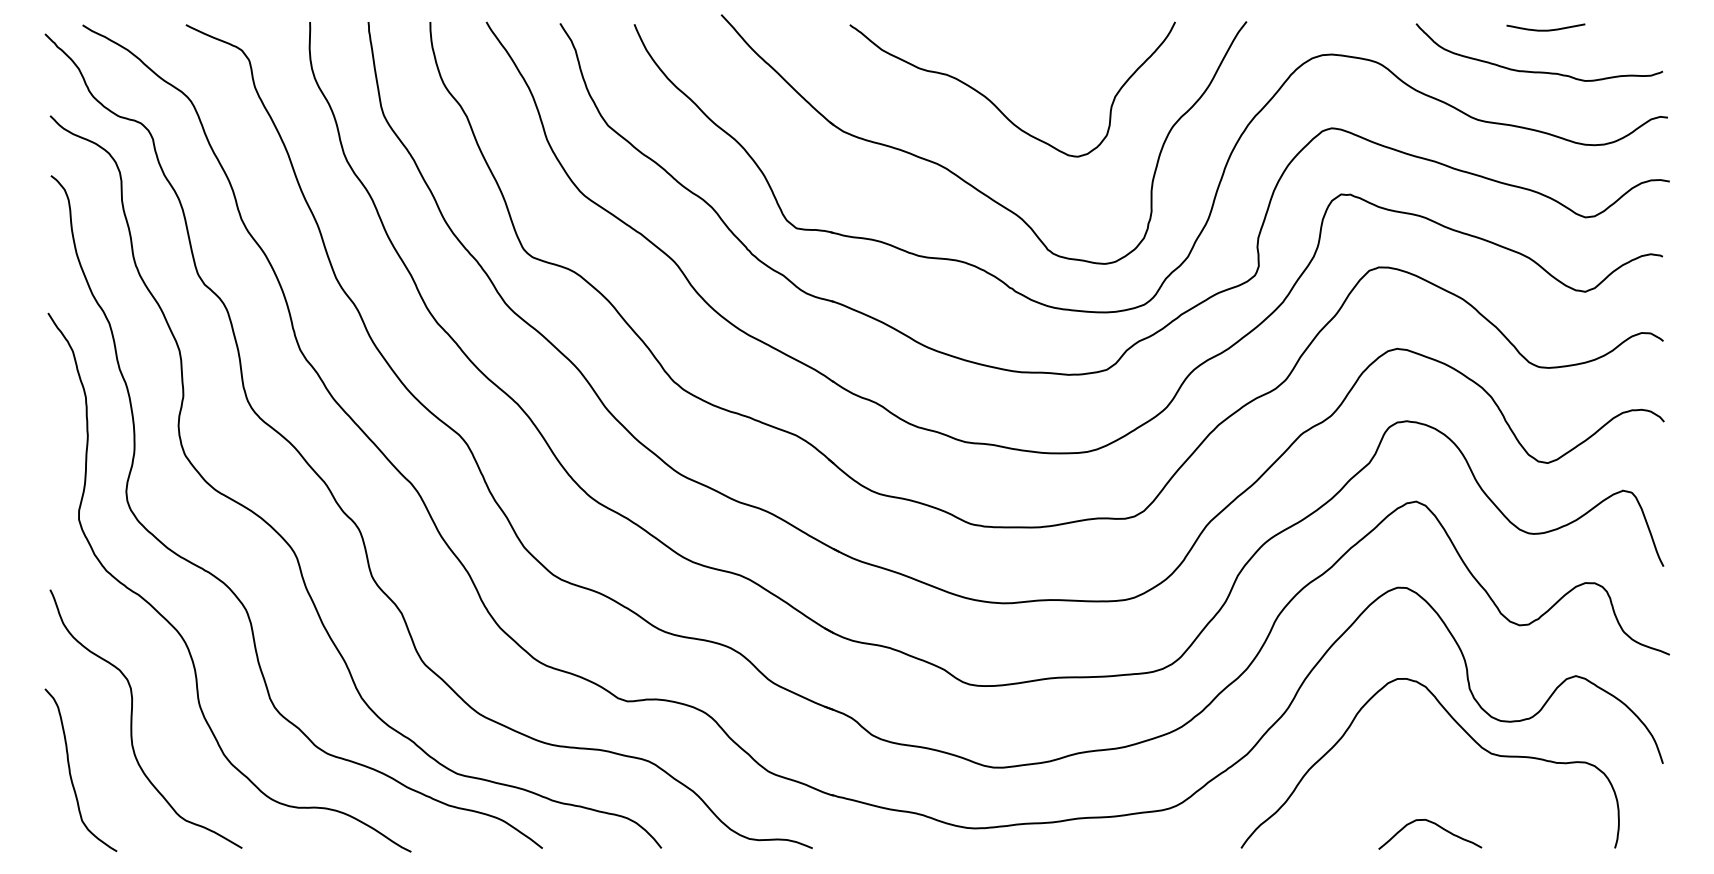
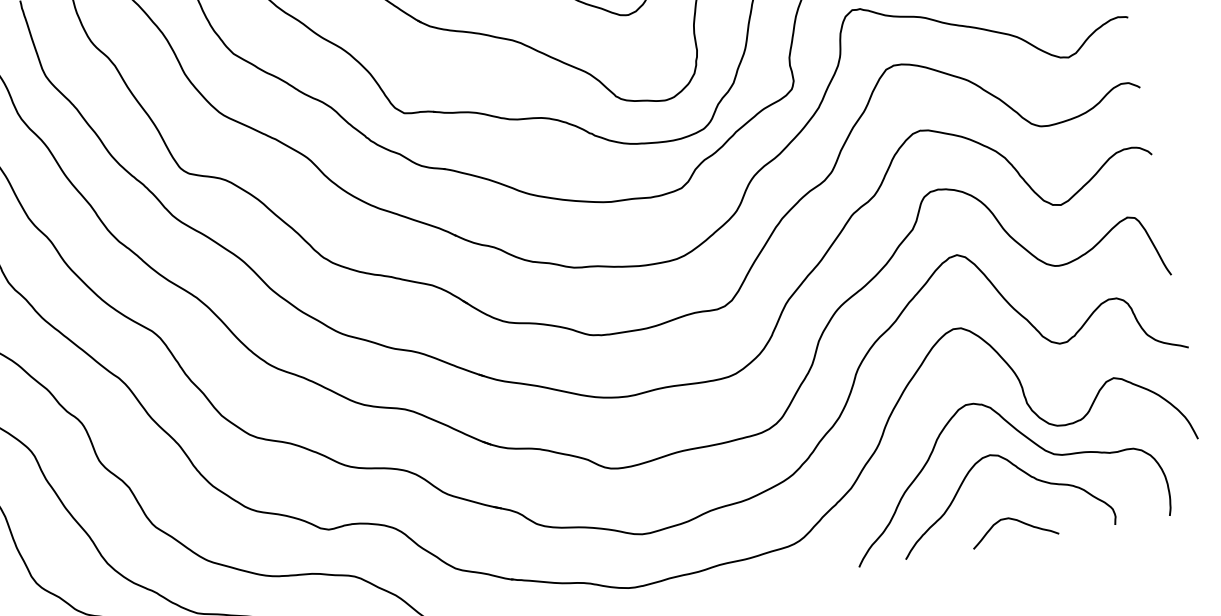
curve: (1445, 763) -> (1017, 468), added

